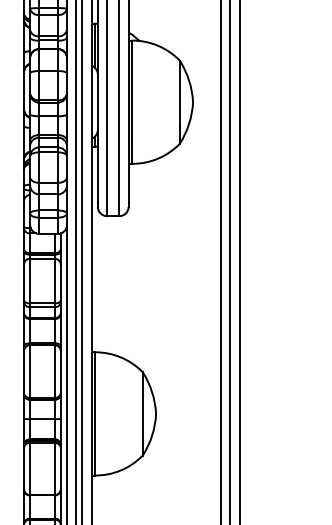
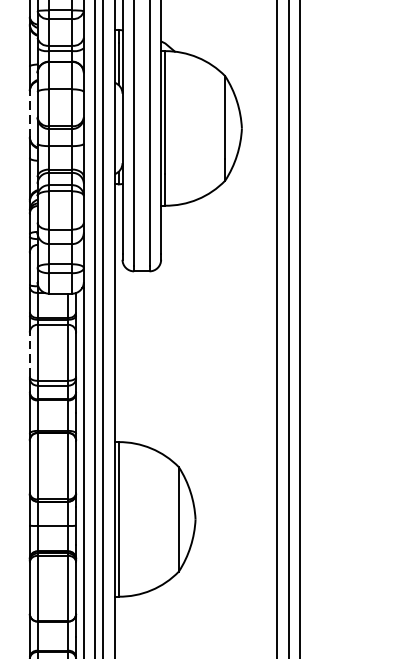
line: (23, 90) -> (29, 113), solid -> dashed
line: (23, 282) -> (29, 354), solid -> dashed

